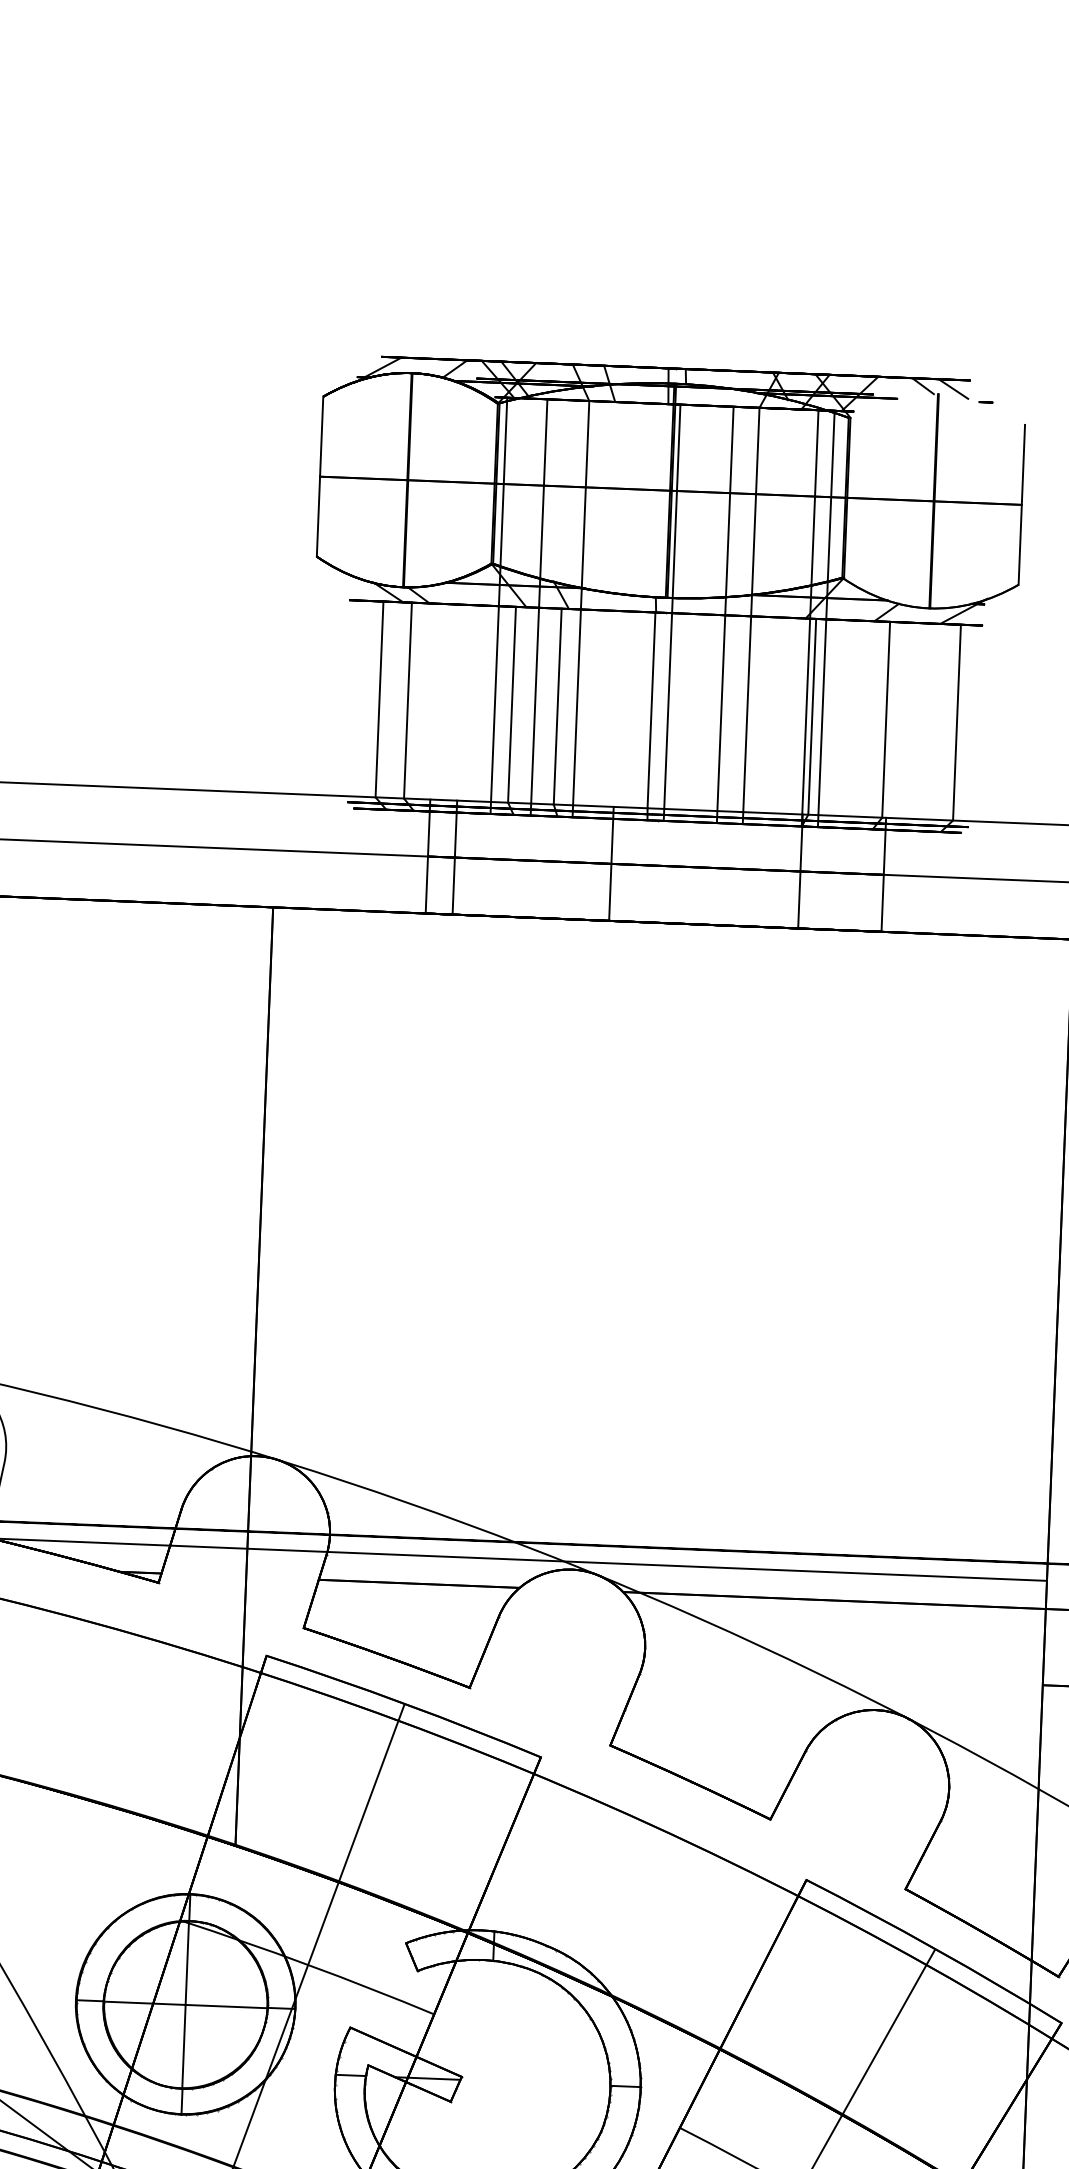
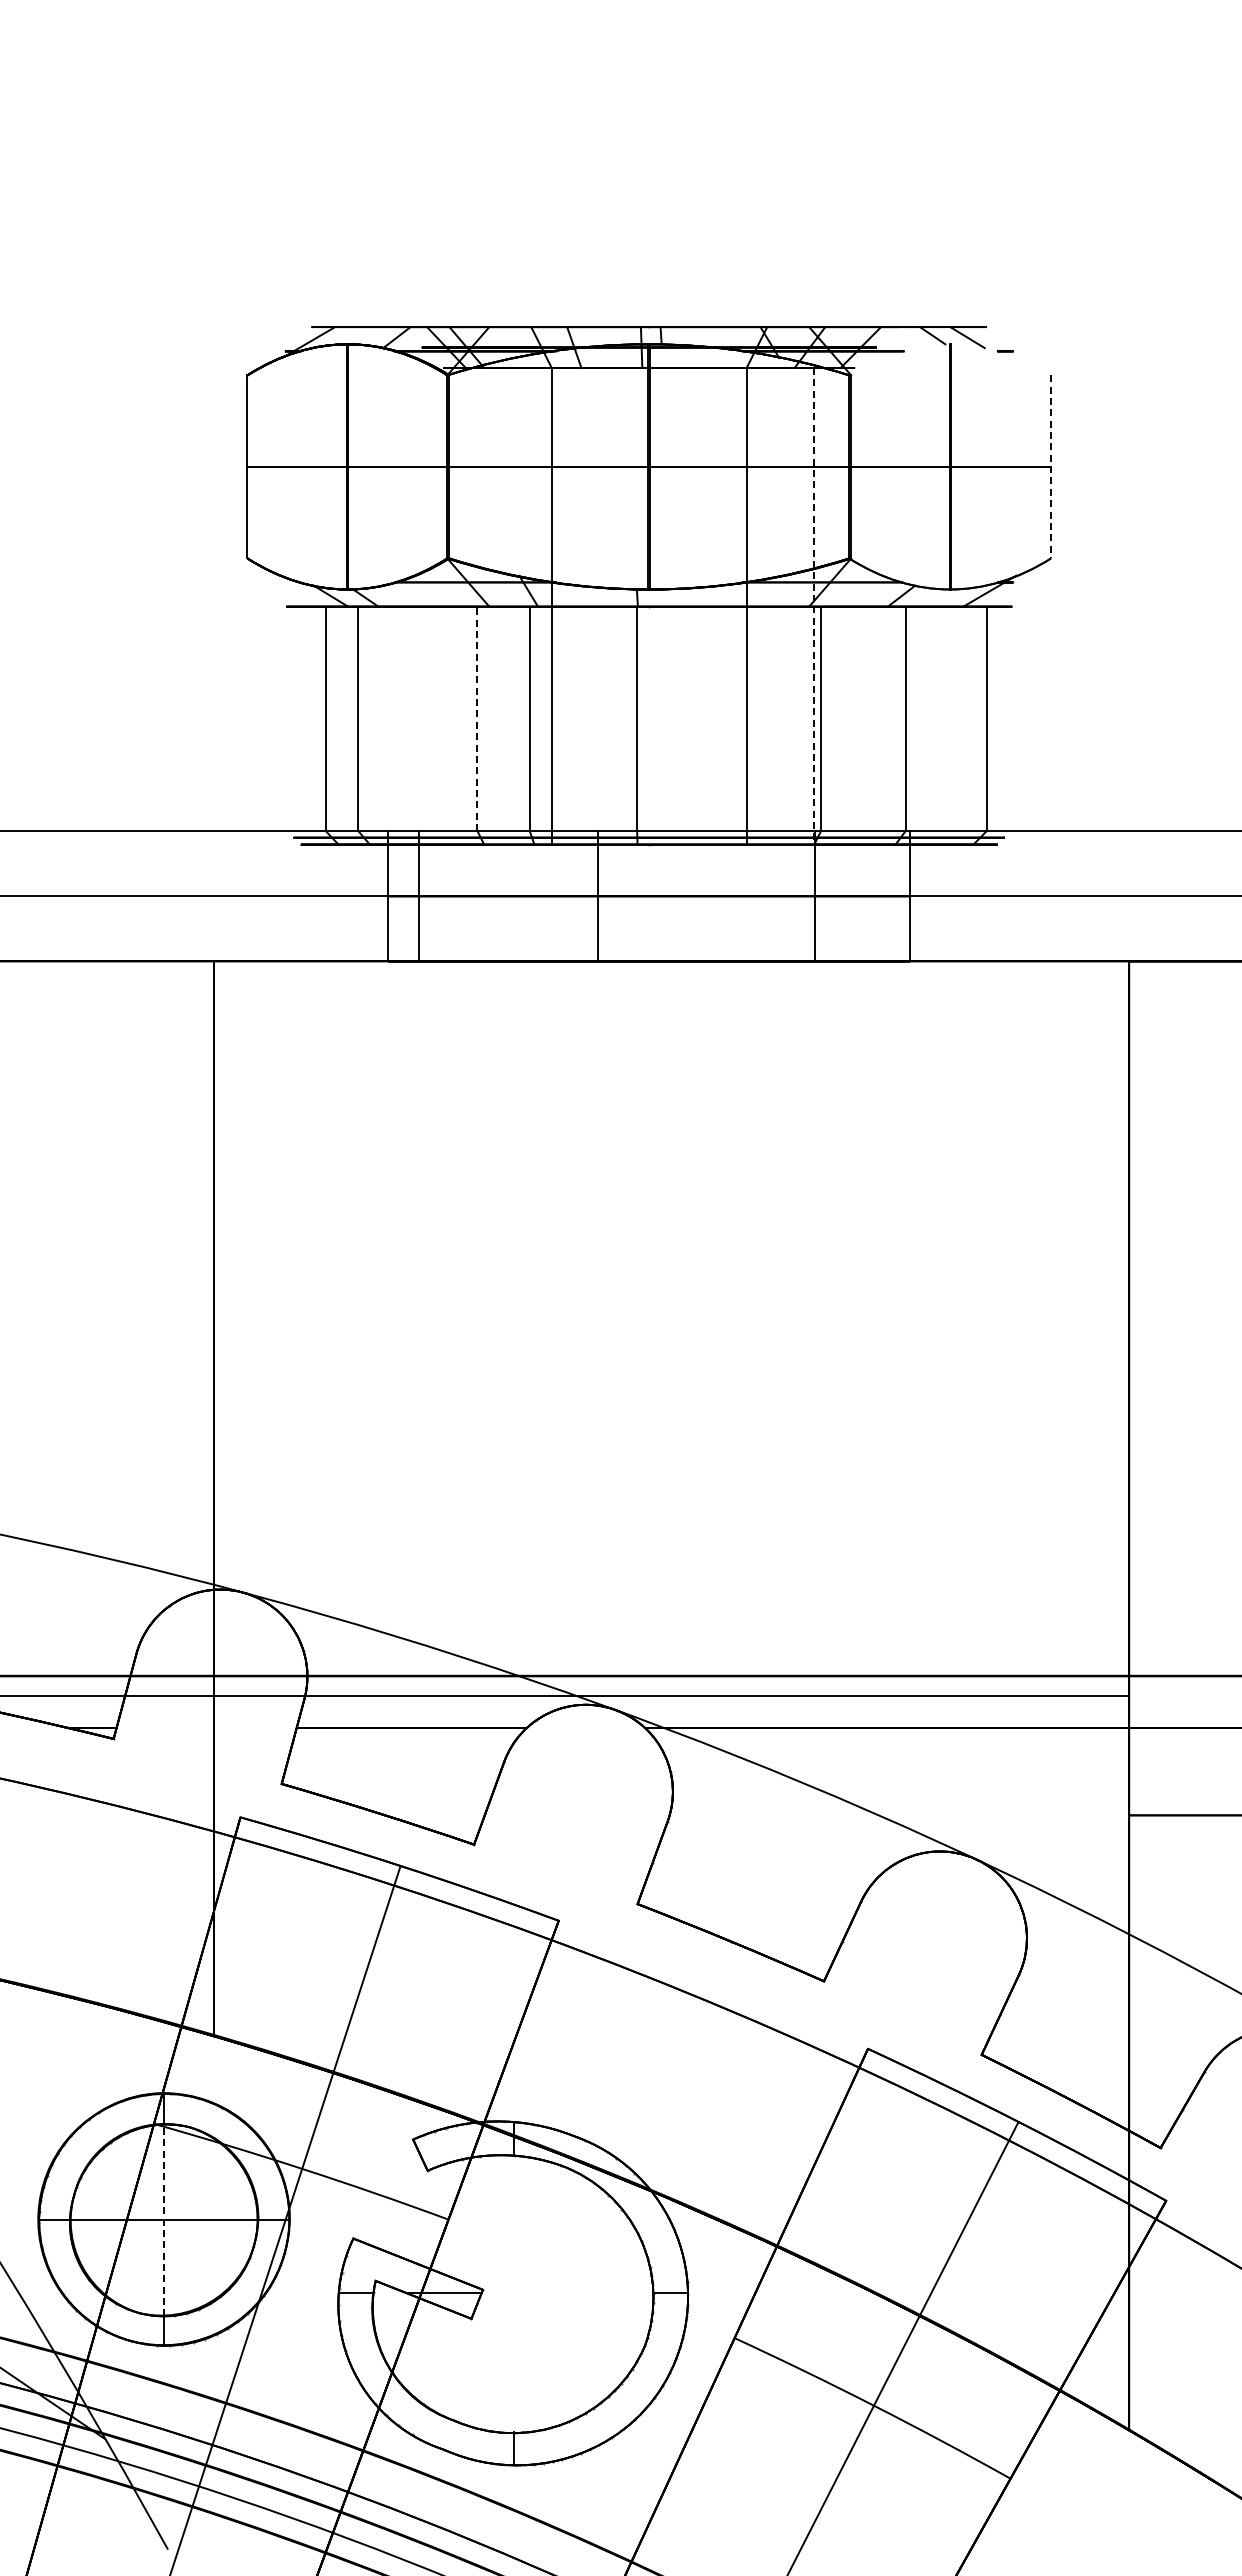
line: (1022, 504) -> (1051, 466), solid -> dashed
line: (498, 605) -> (457, 606), removed
line: (538, 607) -> (503, 606), removed
line: (672, 612) -> (656, 606), removed
line: (725, 615) -> (717, 606), removed
line: (810, 618) -> (814, 606), solid -> dashed
line: (826, 619) -> (832, 606), removed
line: (512, 704) -> (477, 718), solid -> dashed
line: (185, 2004) -> (163, 2219), solid -> dashed

